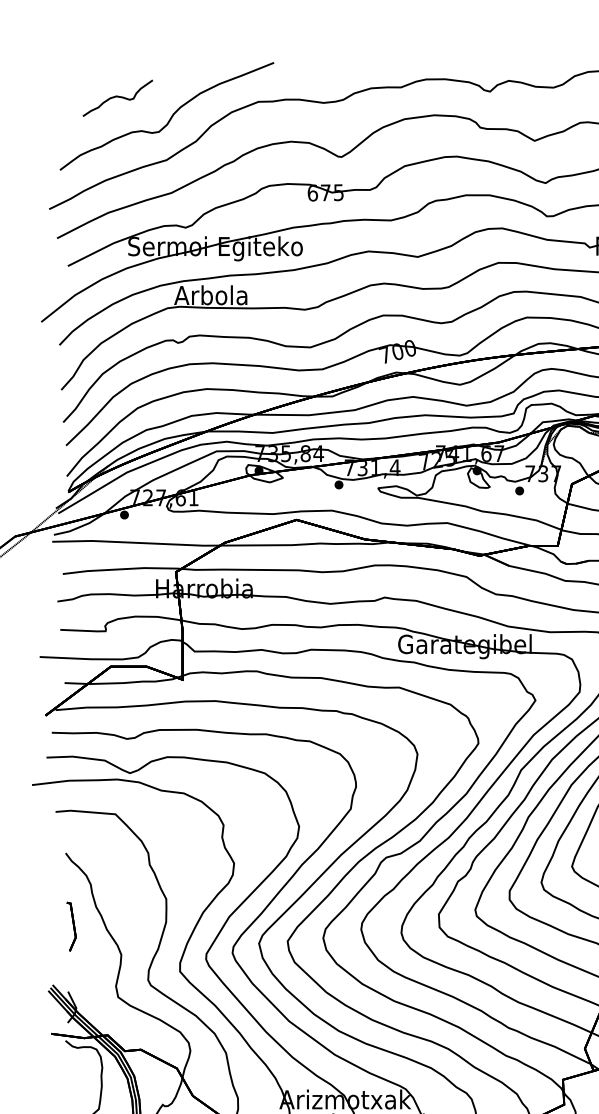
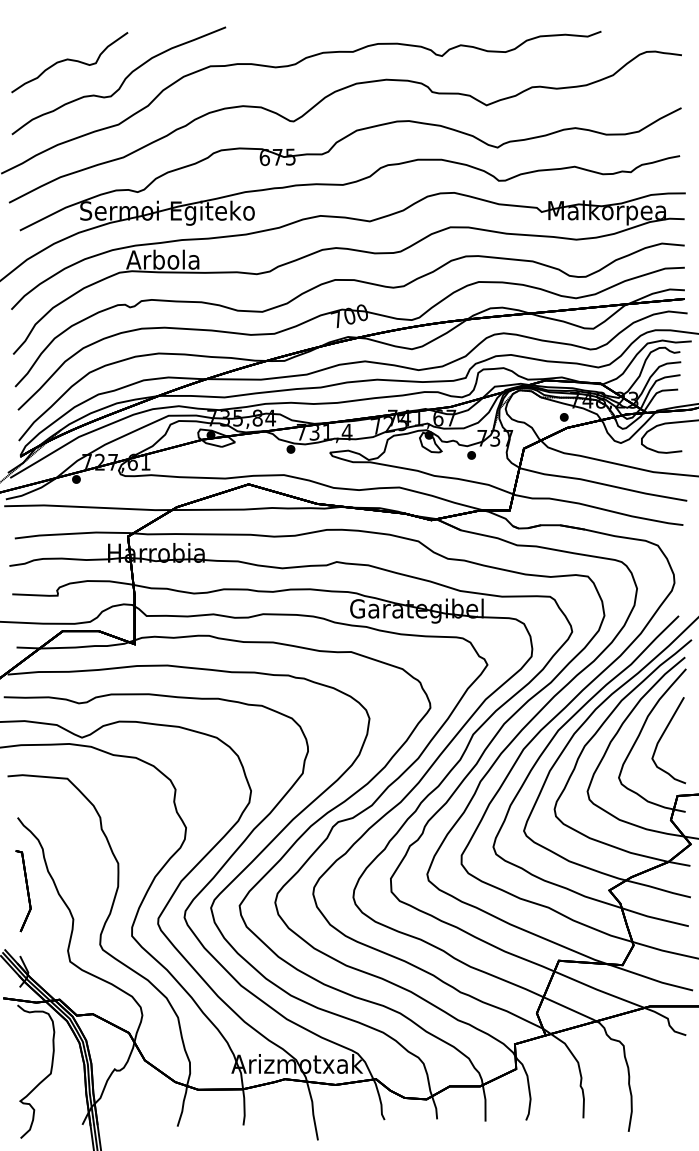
part: (117, 98) -> (69, 62), size x1.67
part: (71, 927) -> (23, 891), size x1.67

